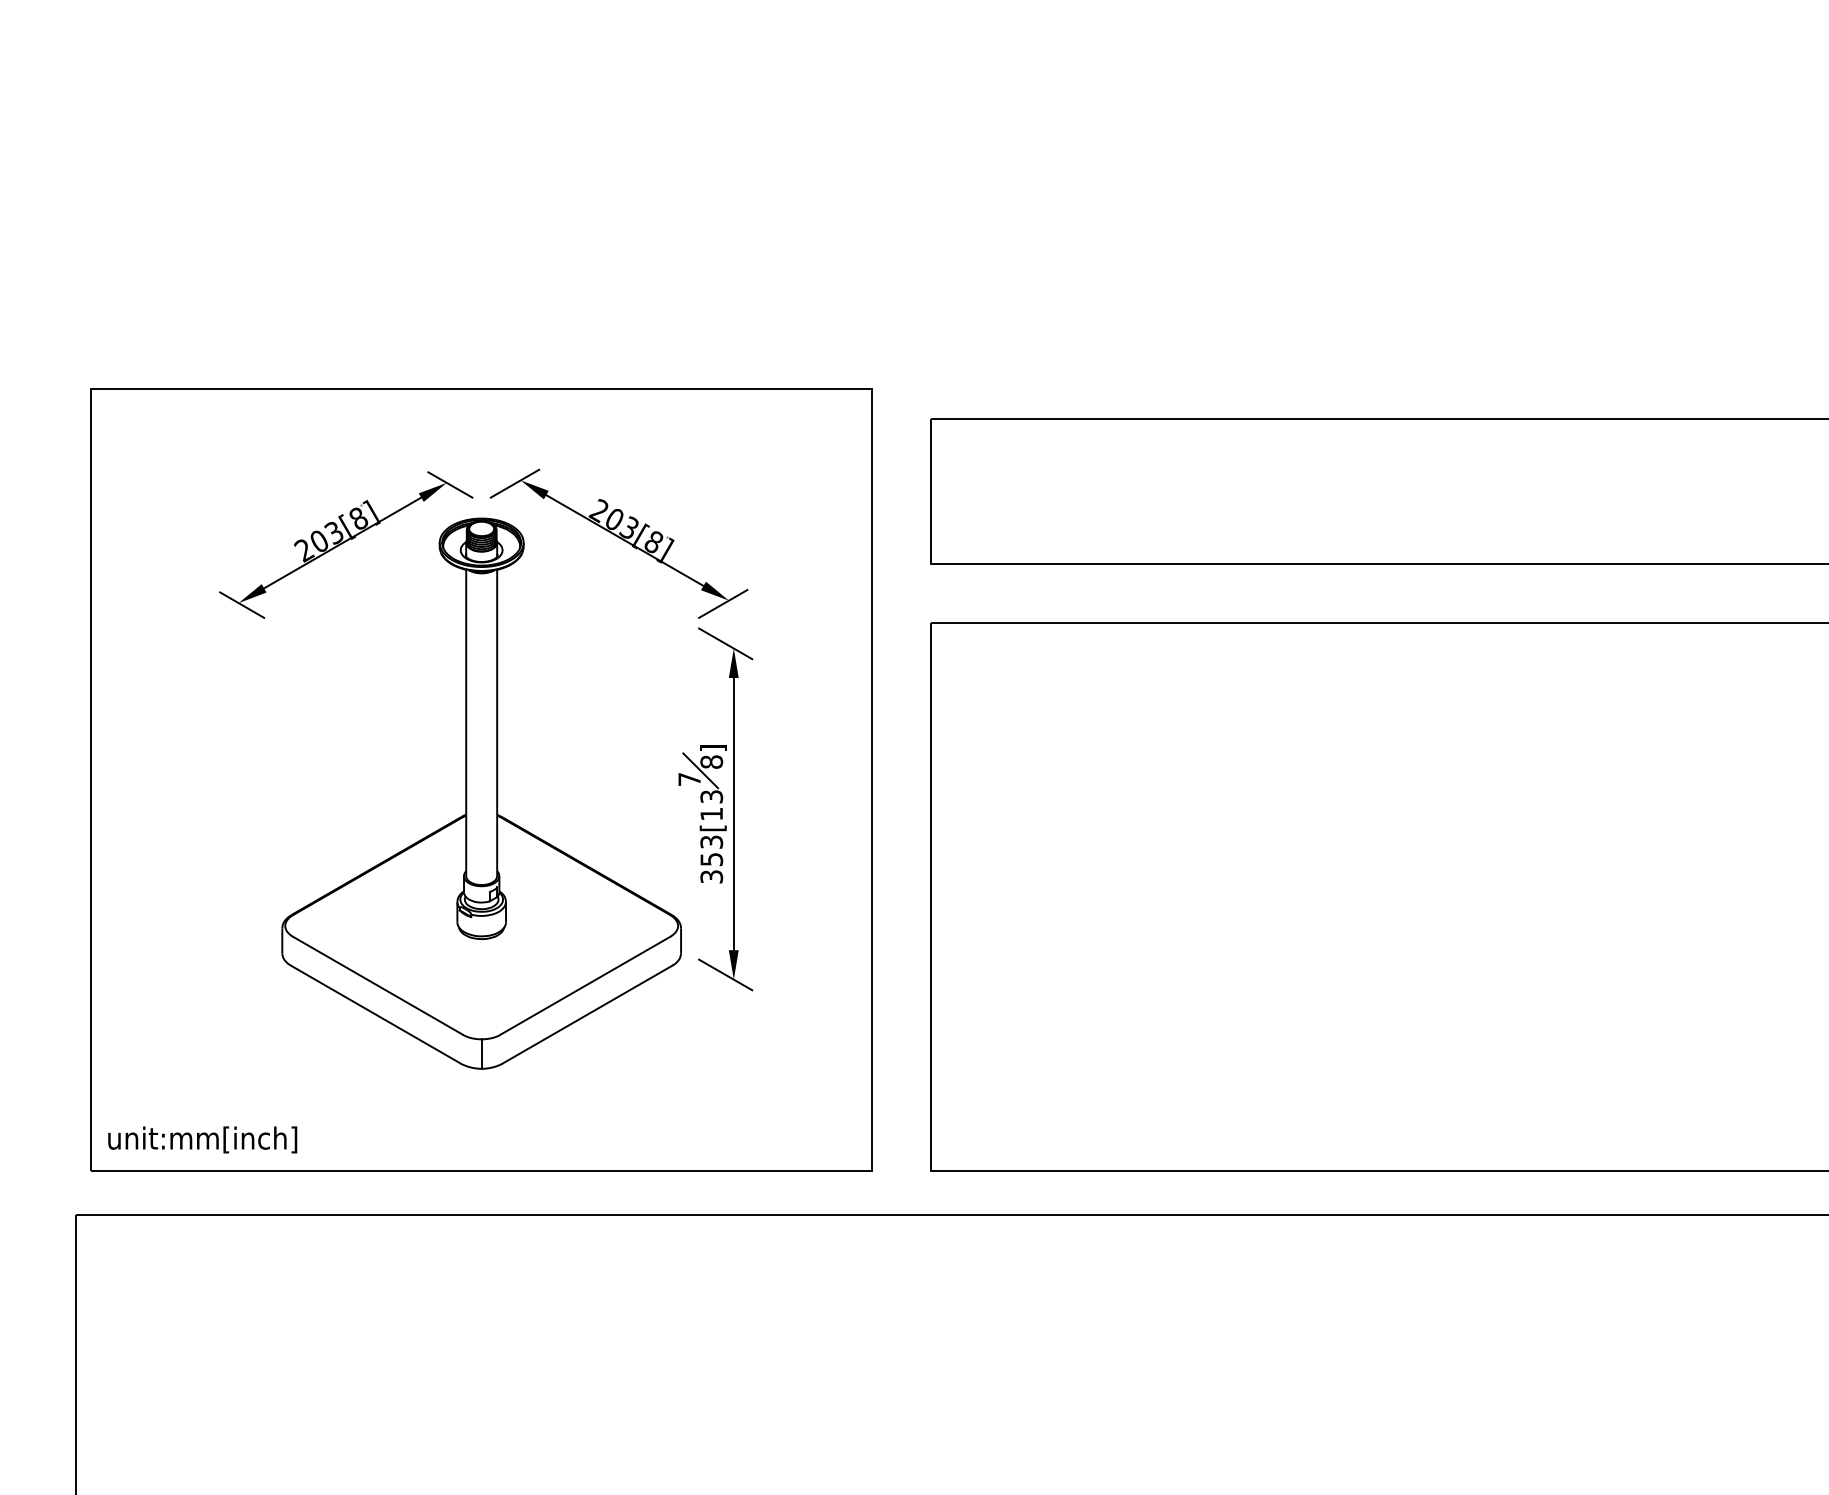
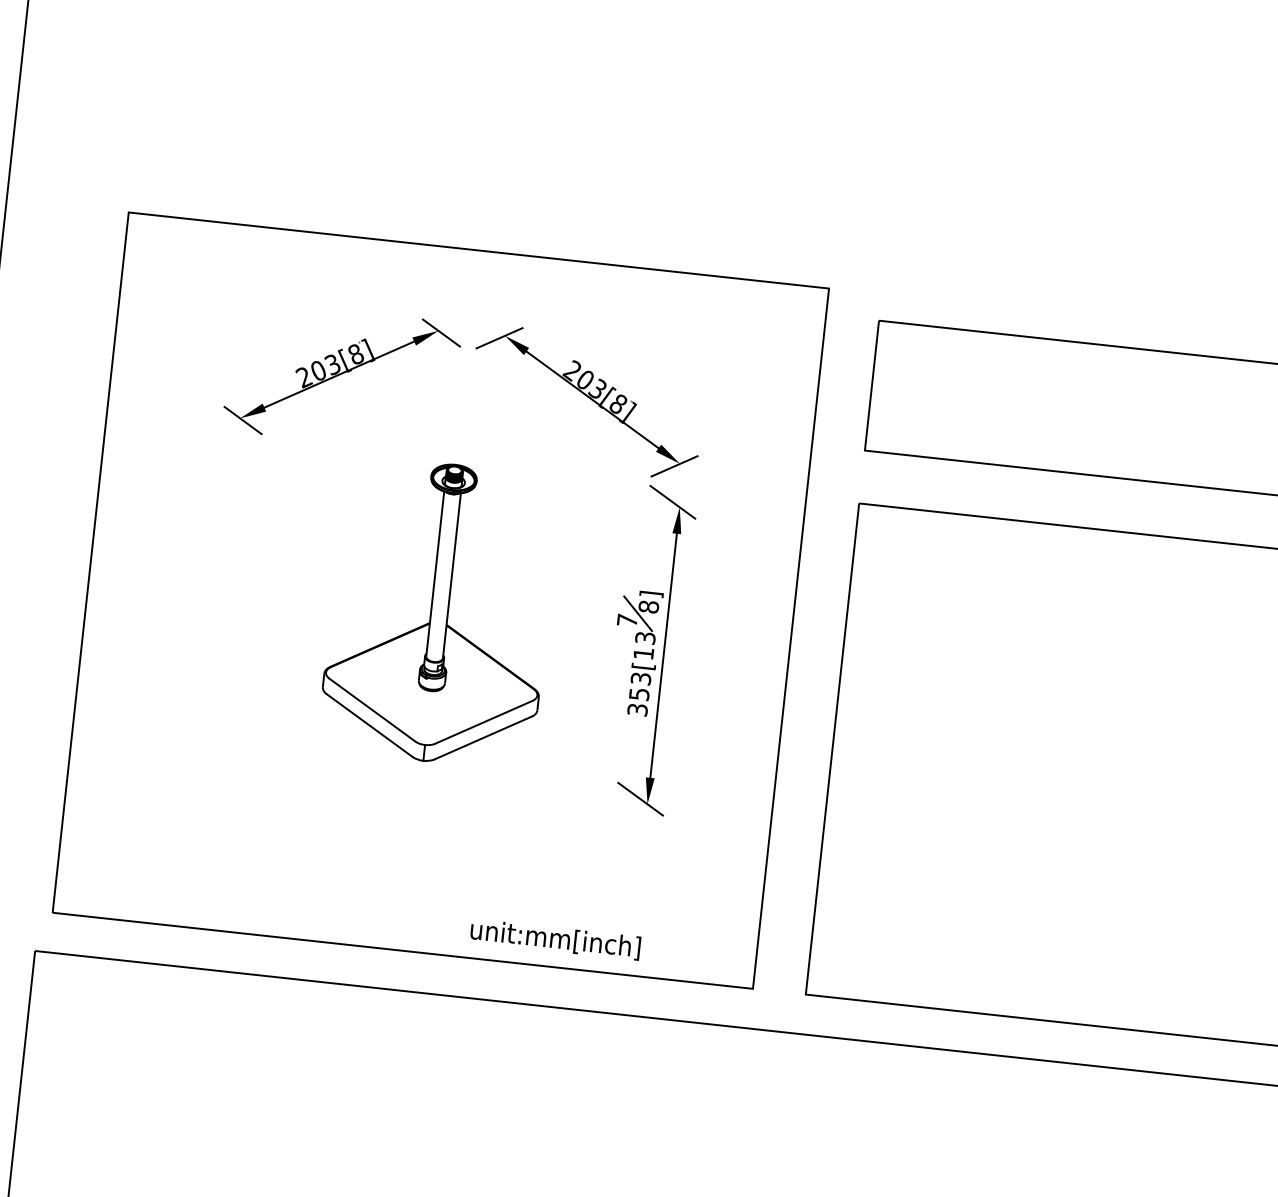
part: (481, 793) -> (439, 612), size x0.6
text: (202, 1139) -> (555, 939), moved

